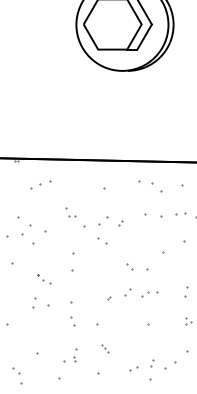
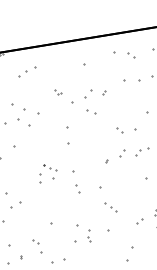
part: (157, 187) -> (131, 54), size x0.62
part: (71, 212) -> (58, 91), size x0.62
part: (44, 279) -> (50, 167), moved
part: (105, 348) -> (111, 207), size x1.67
part: (75, 355) -> (89, 235), moved

